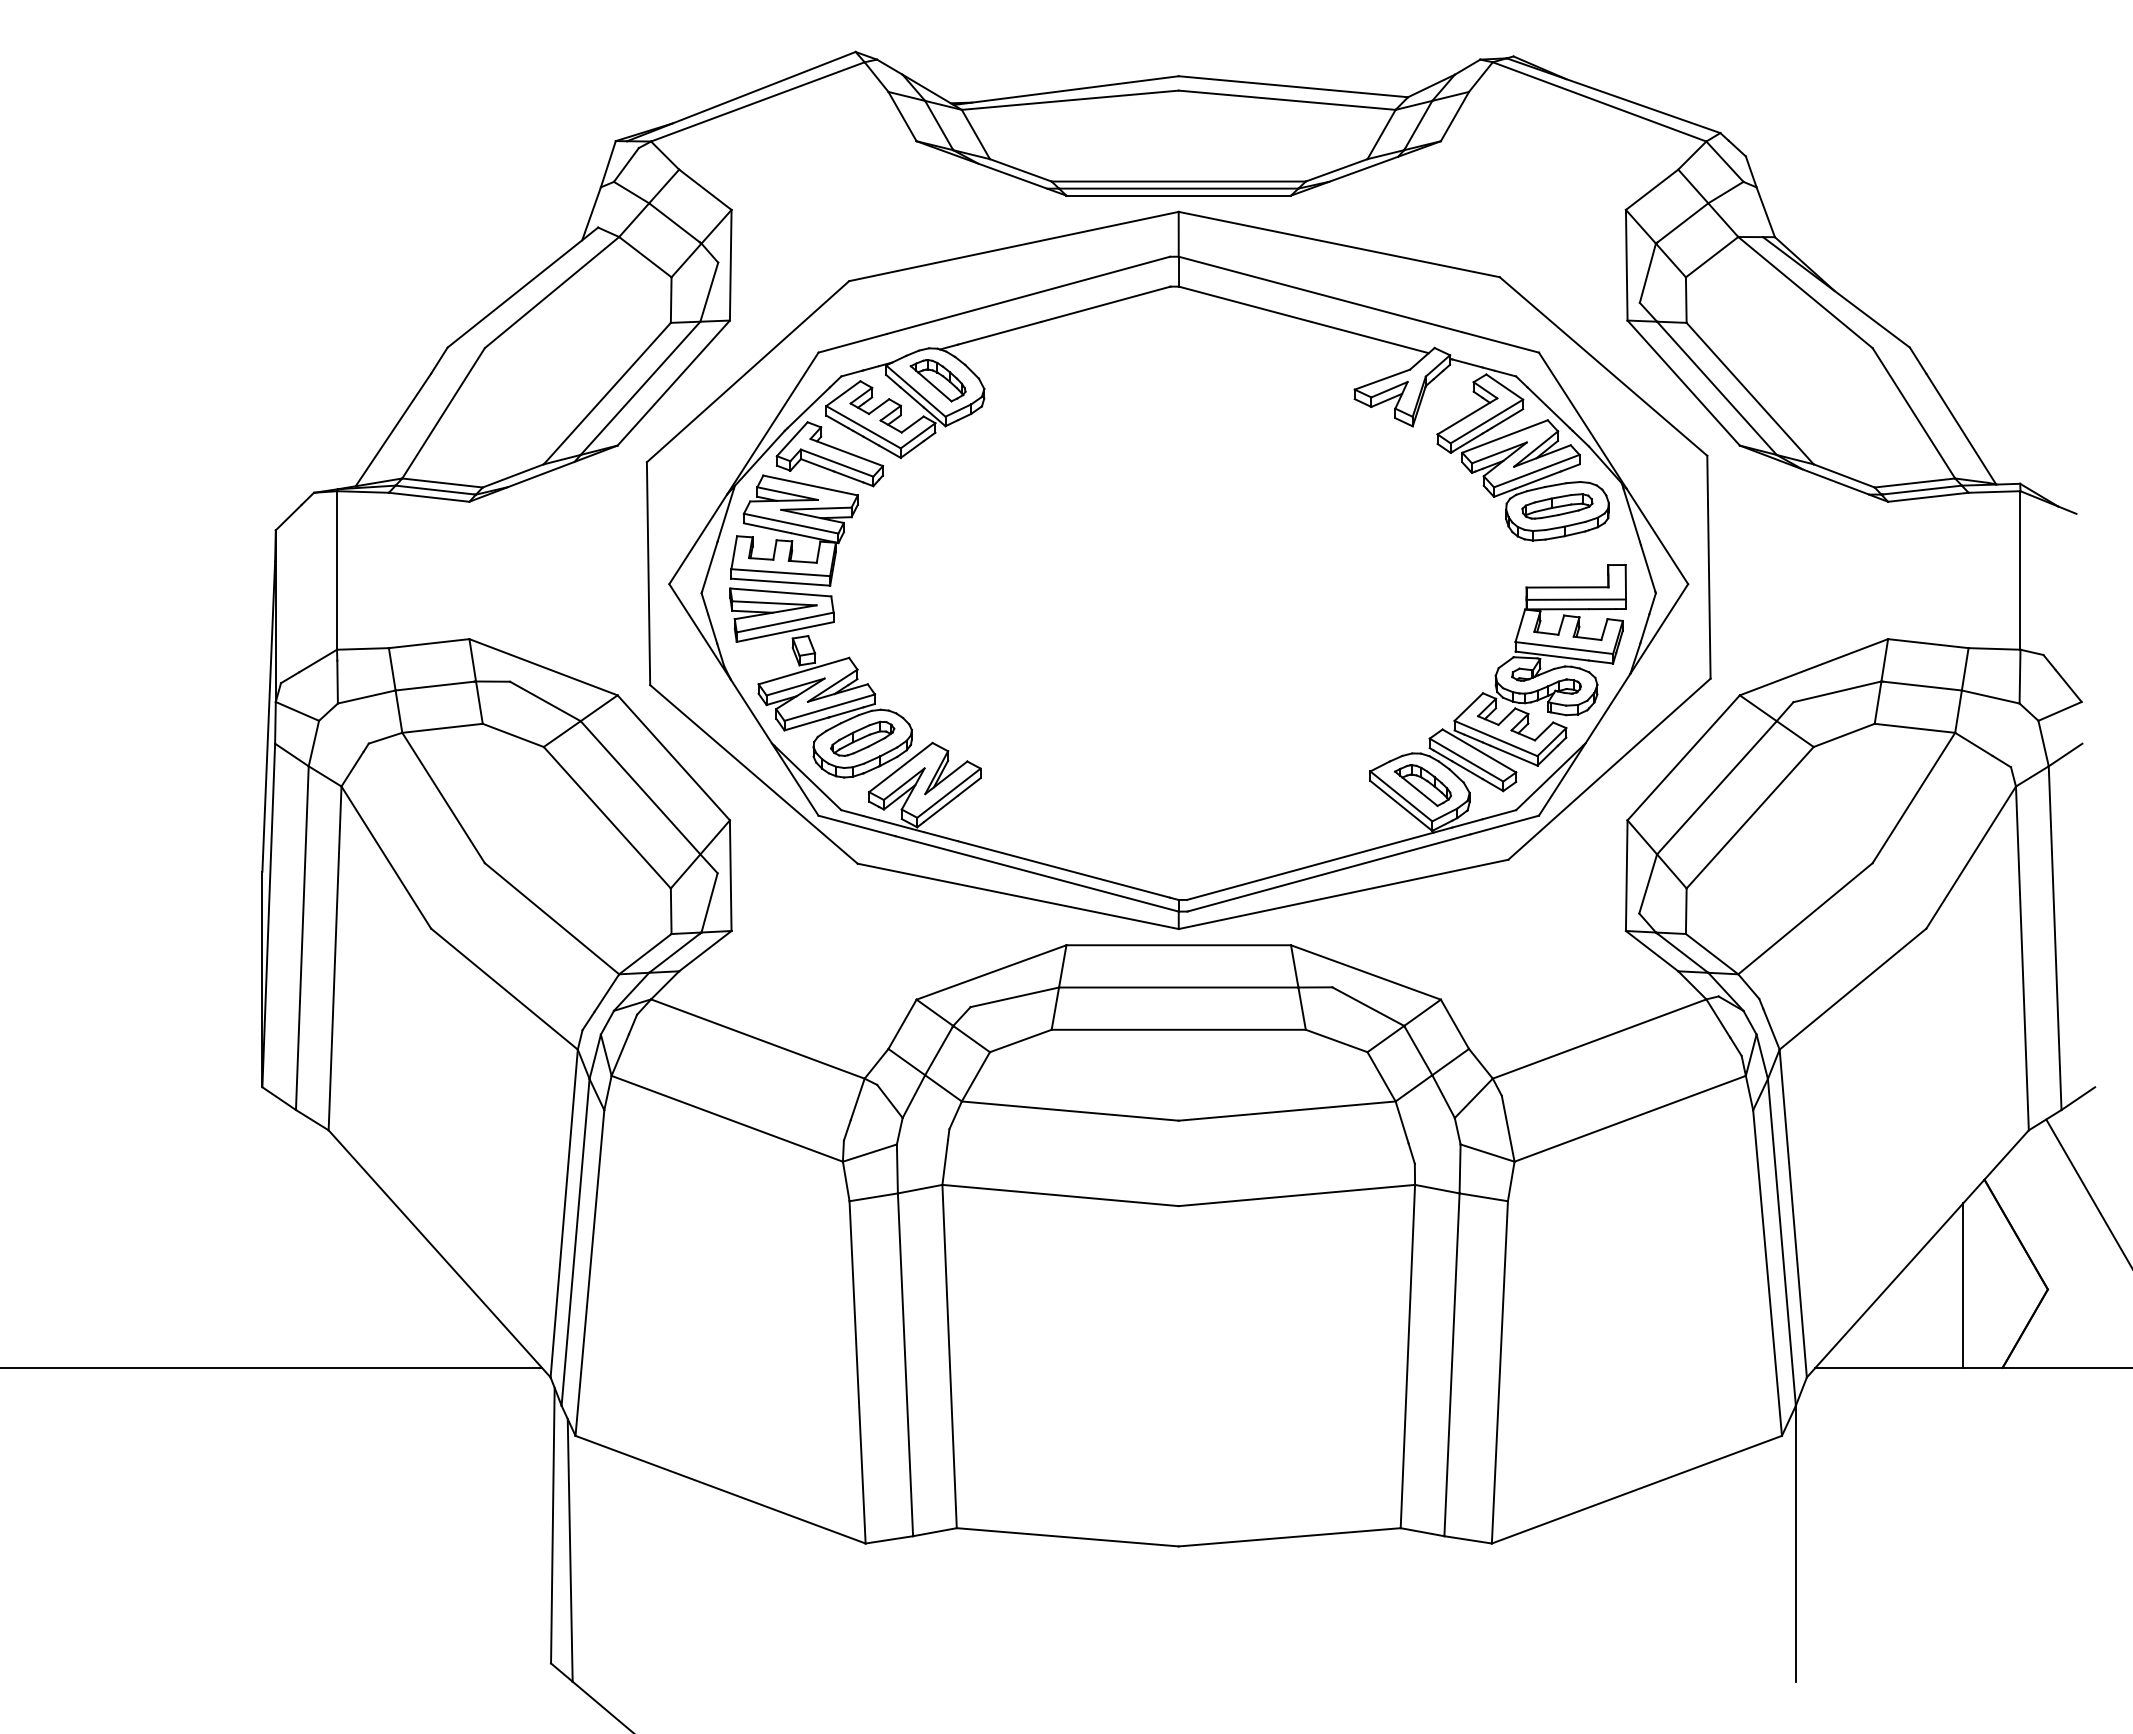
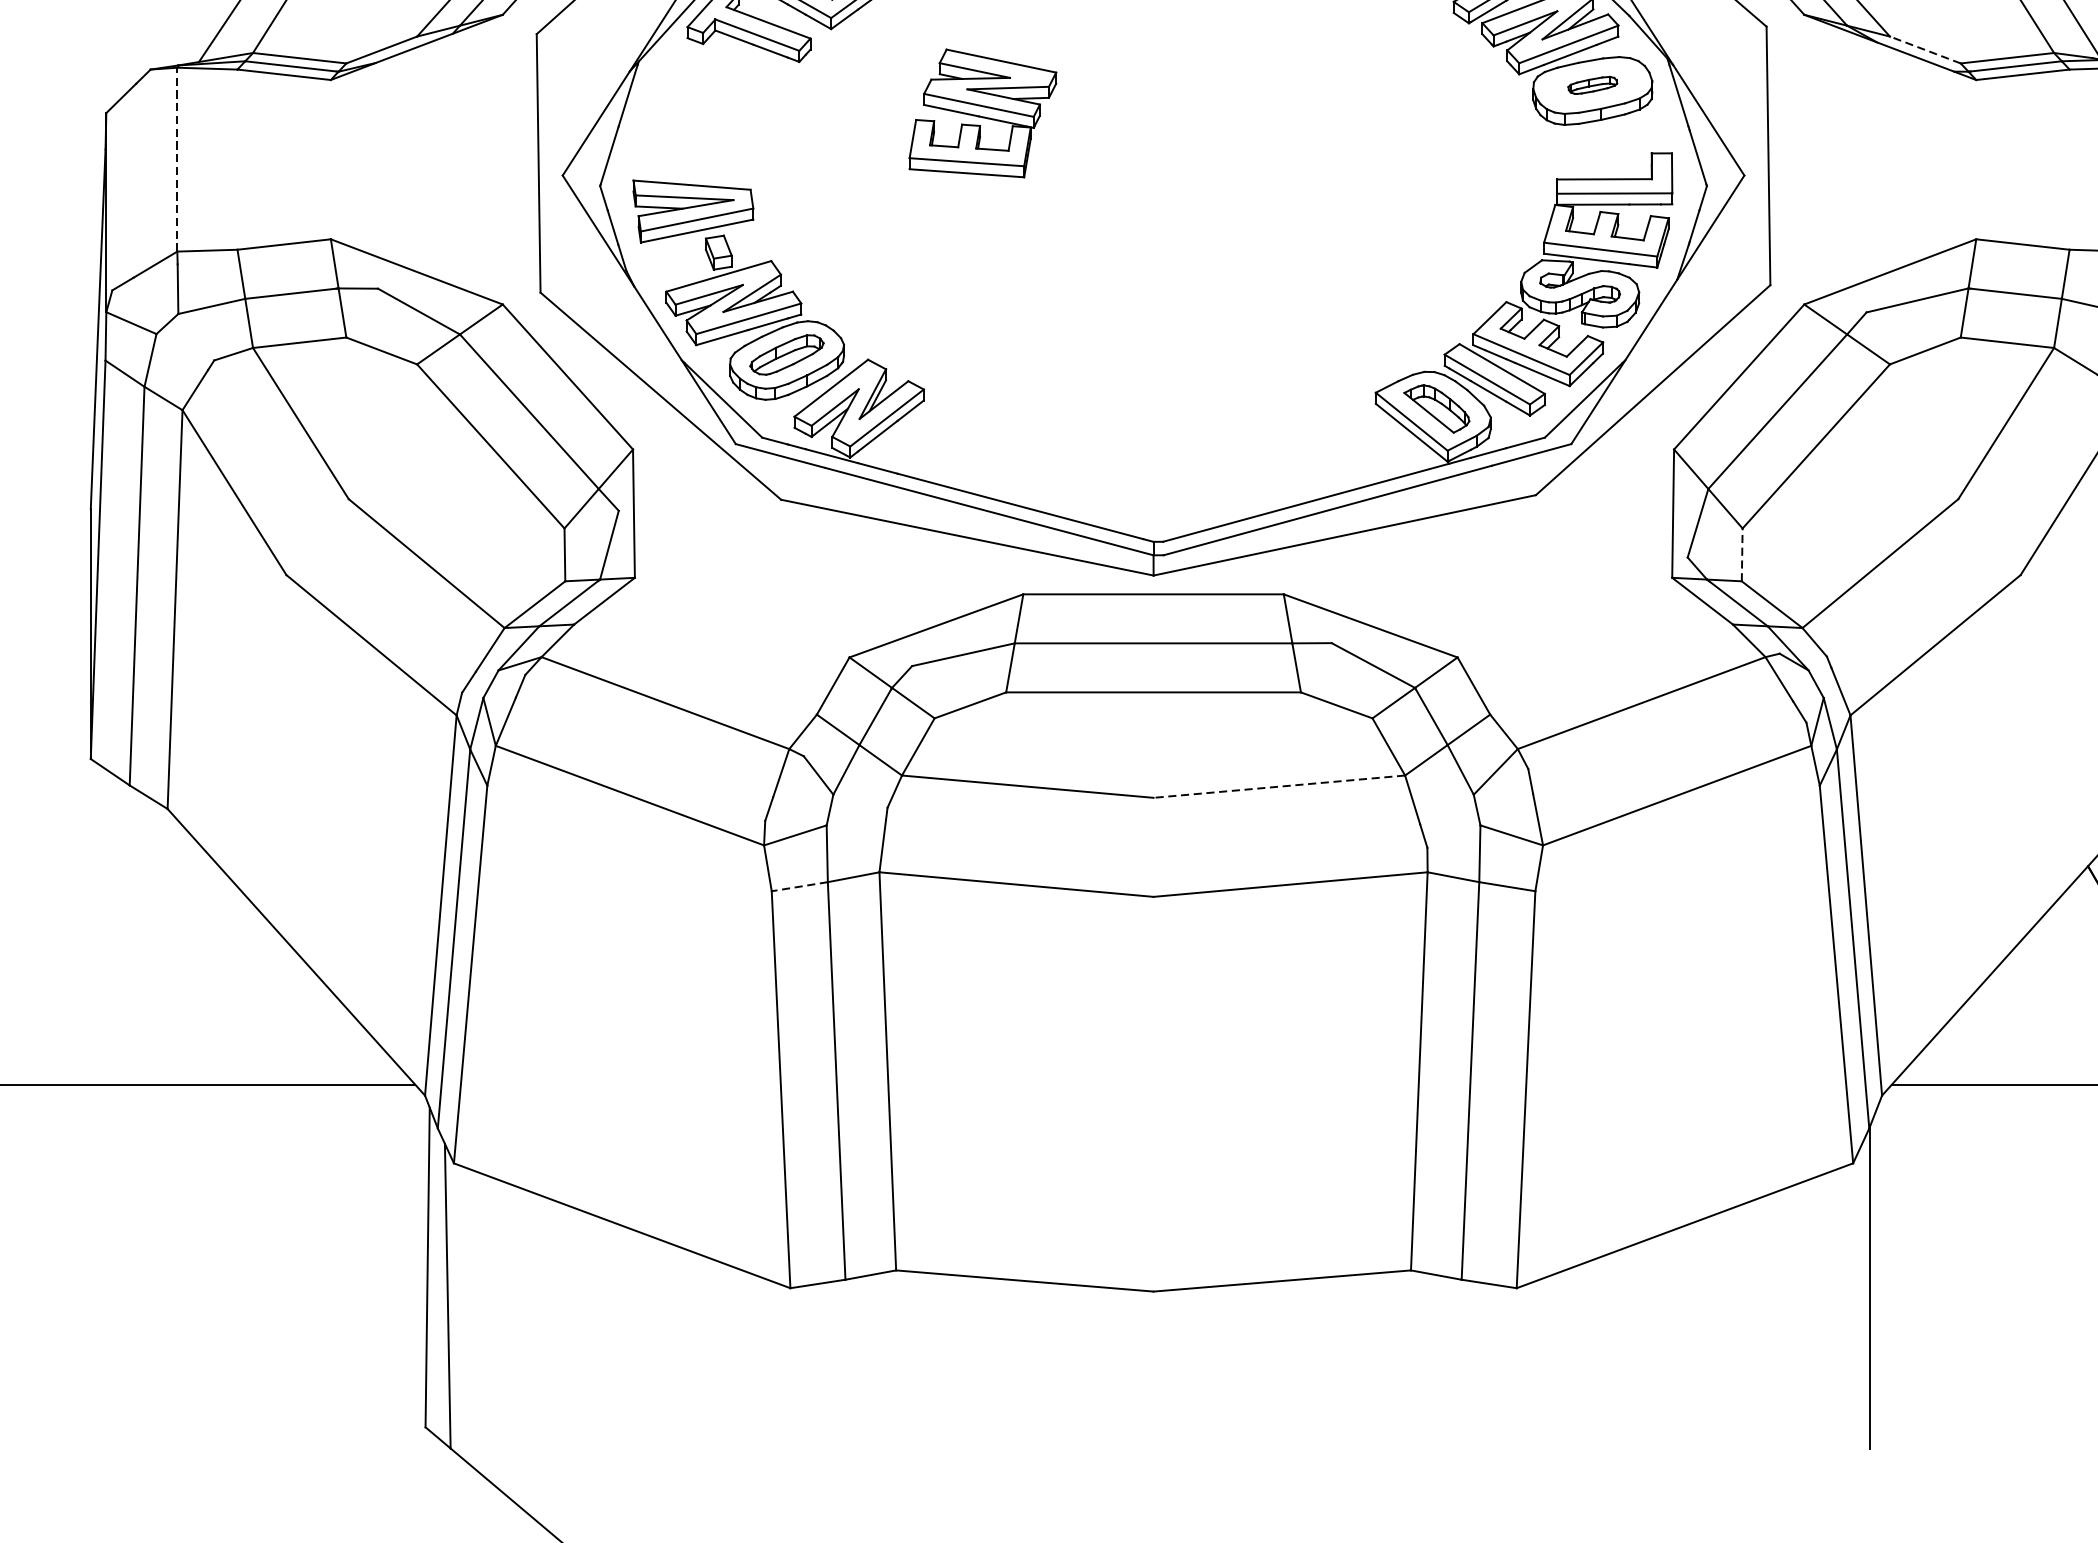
line: (1844, 475) -> (1925, 49), solid -> dashed
part: (1557, 506) -> (1592, 85), size x0.6
part: (794, 530) -> (982, 113), moved
line: (337, 569) -> (177, 158), solid -> dashed
line: (1686, 911) -> (1742, 555), solid -> dashed
line: (1287, 1111) -> (1279, 787), solid -> dashed
line: (873, 1197) -> (799, 886), solid -> dashed
line: (1963, 1285) -> (2063, 988), removed

